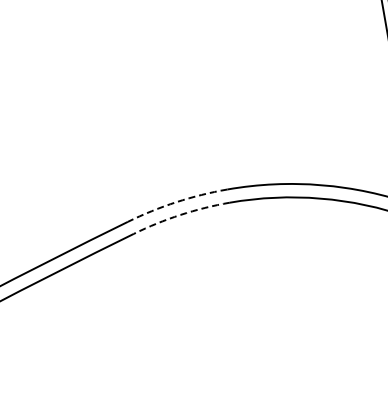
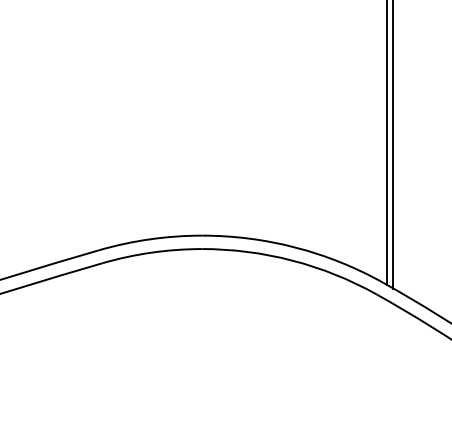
arc: (176, 202) -> (149, 239), dashed -> solid
arc: (180, 214) -> (151, 252), dashed -> solid

